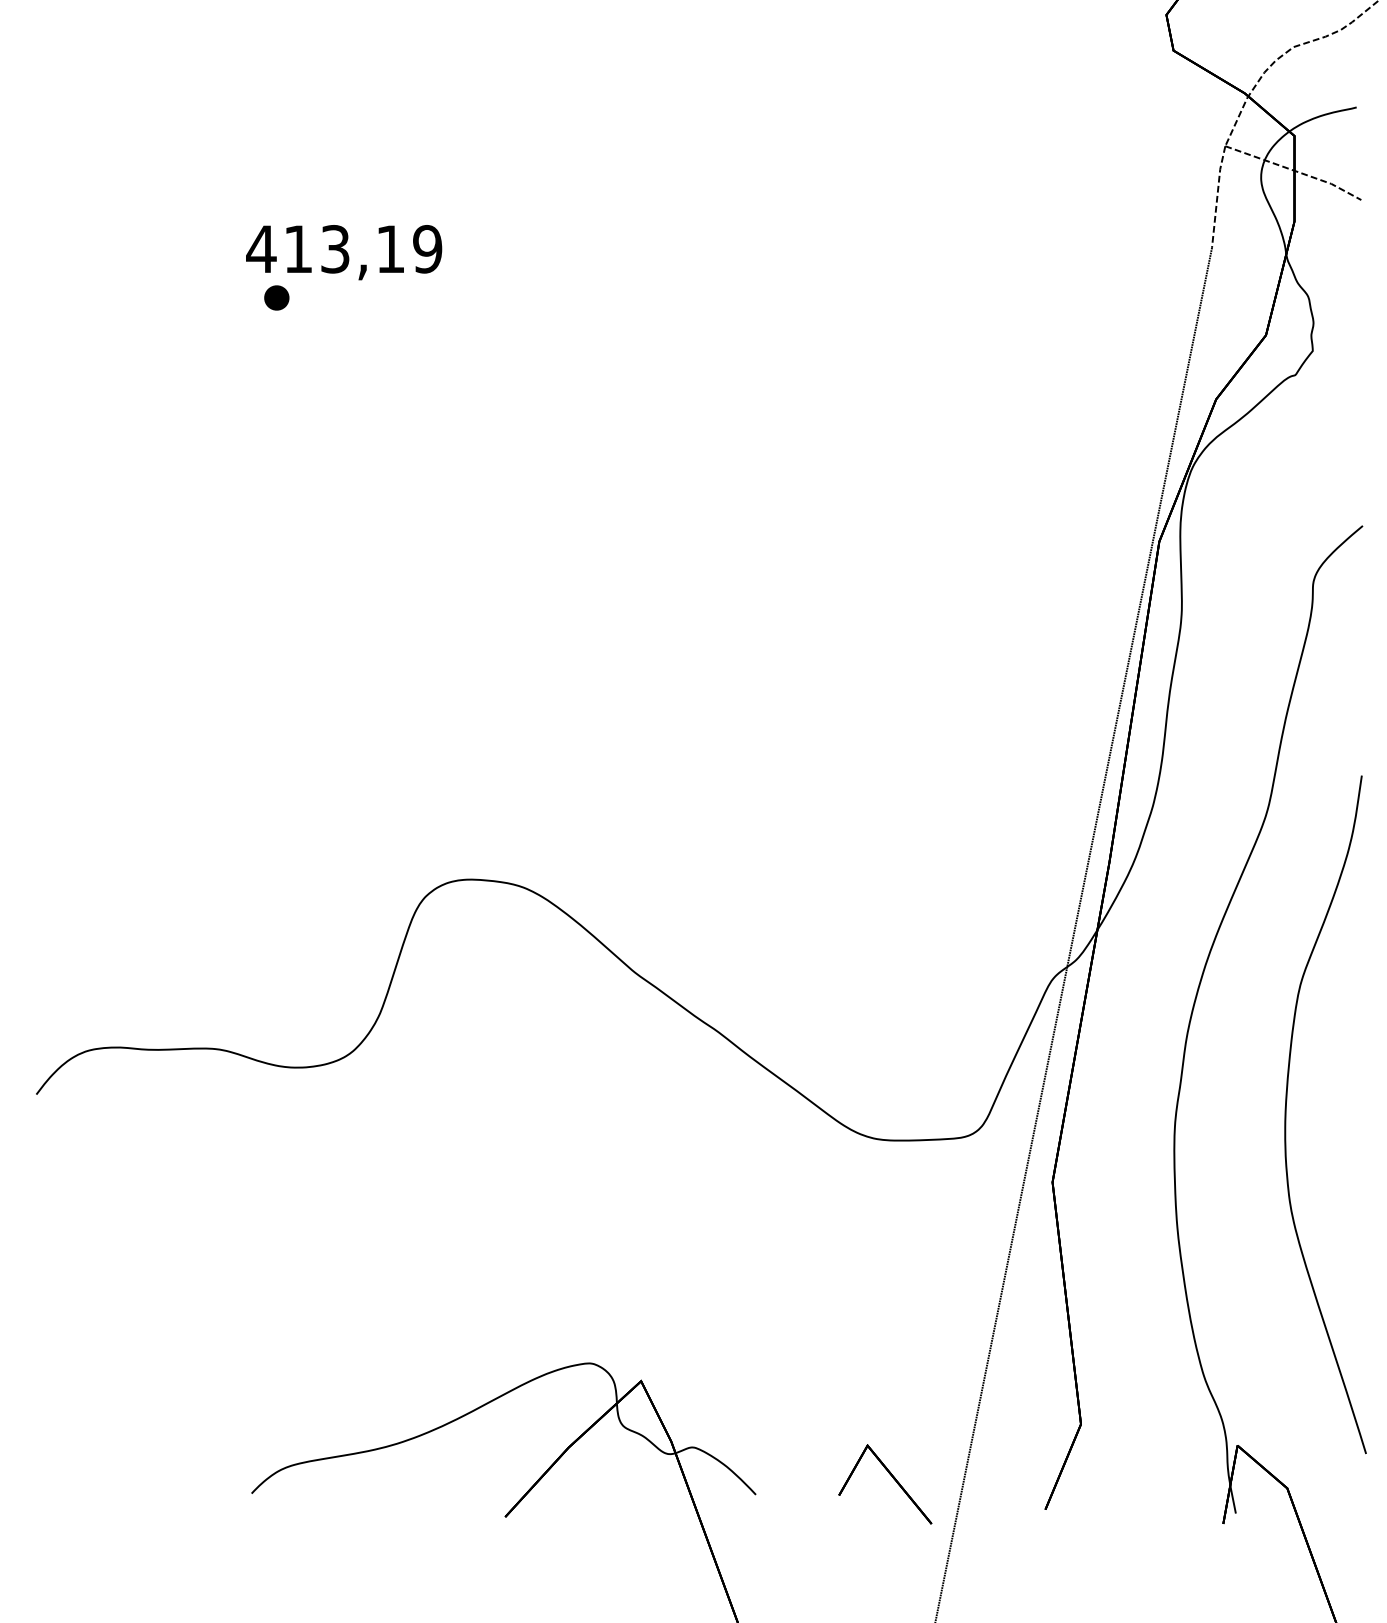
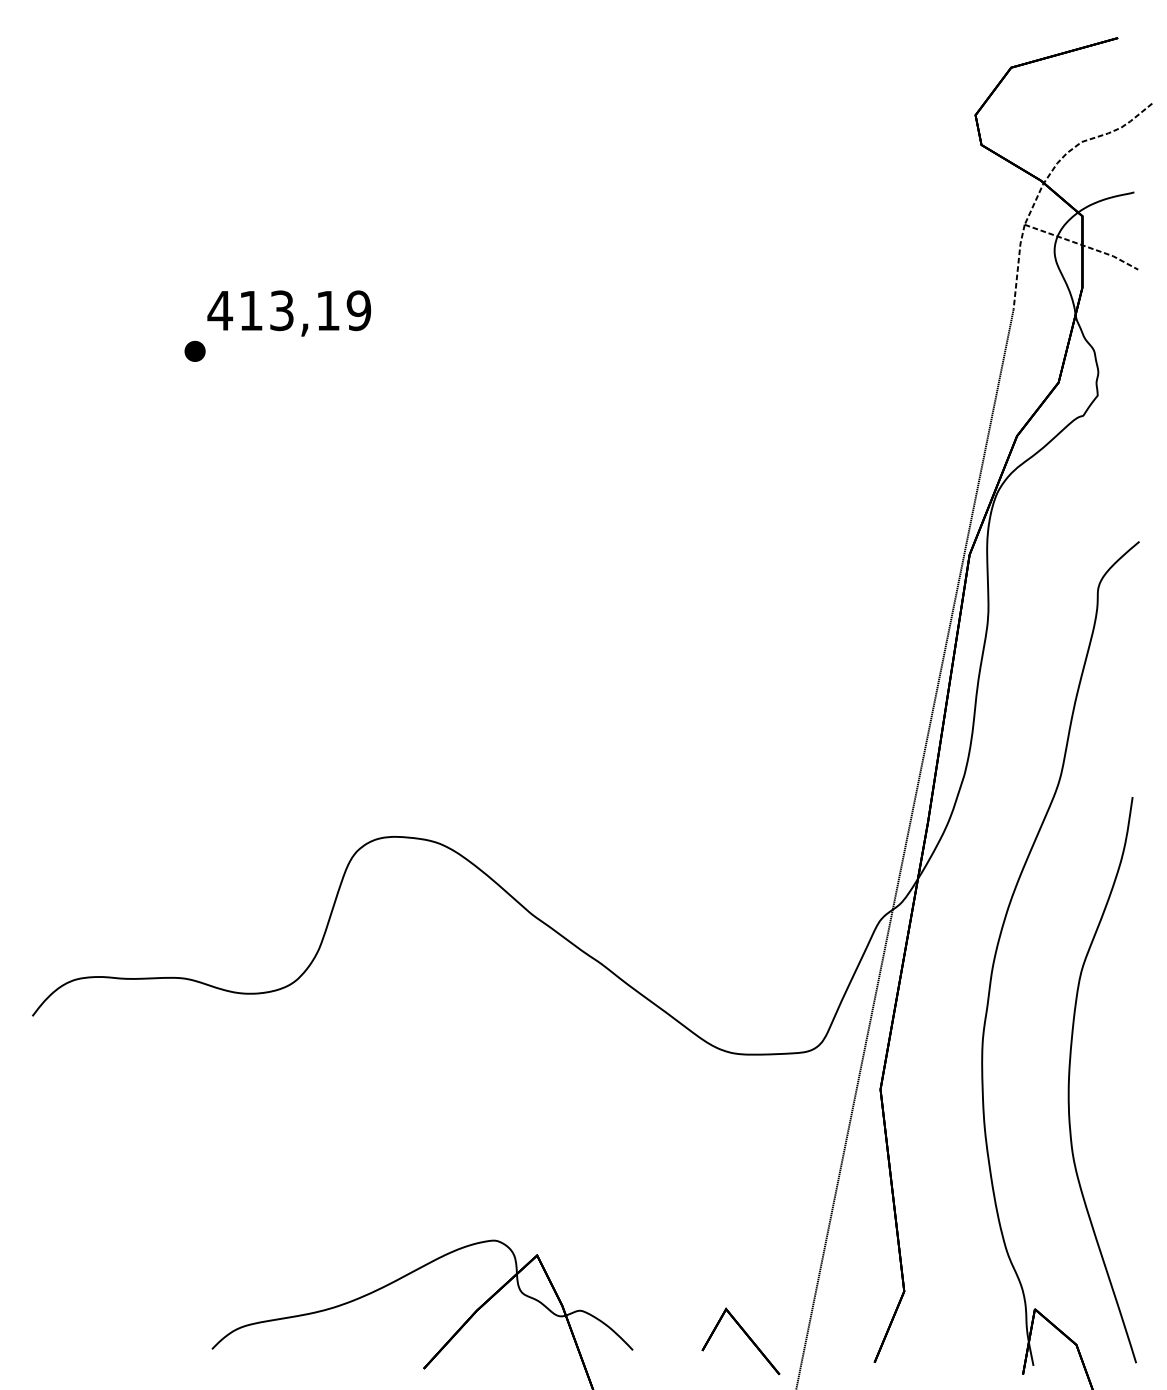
part: (276, 296) -> (194, 350), moved
part: (1287, 1108) -> (1070, 1074), moved

